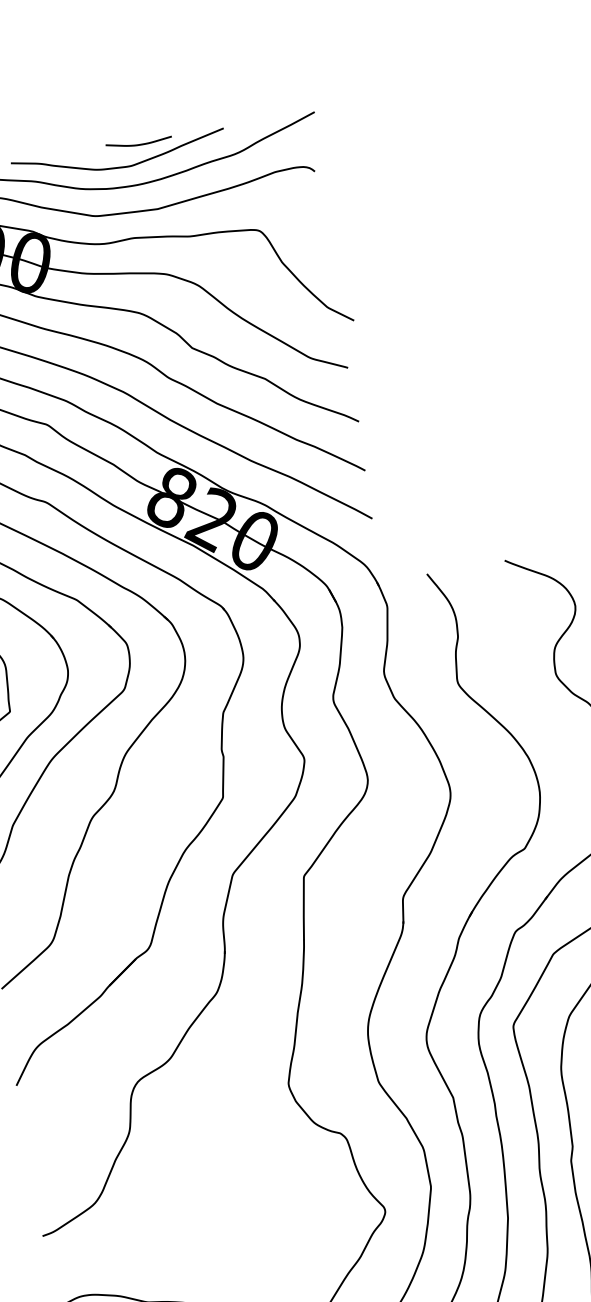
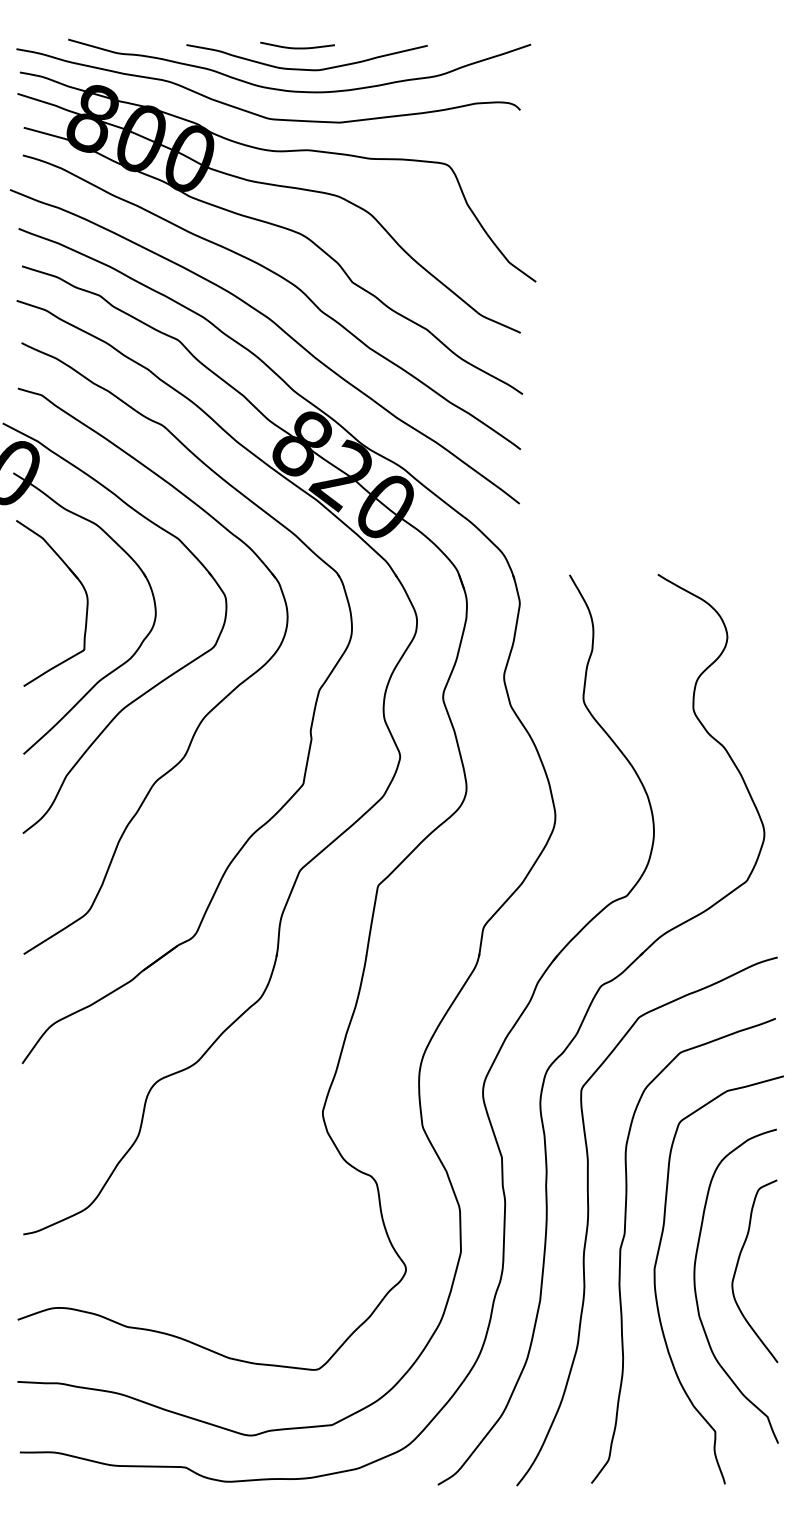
curve: (139, 144) -> (297, 47), moved

